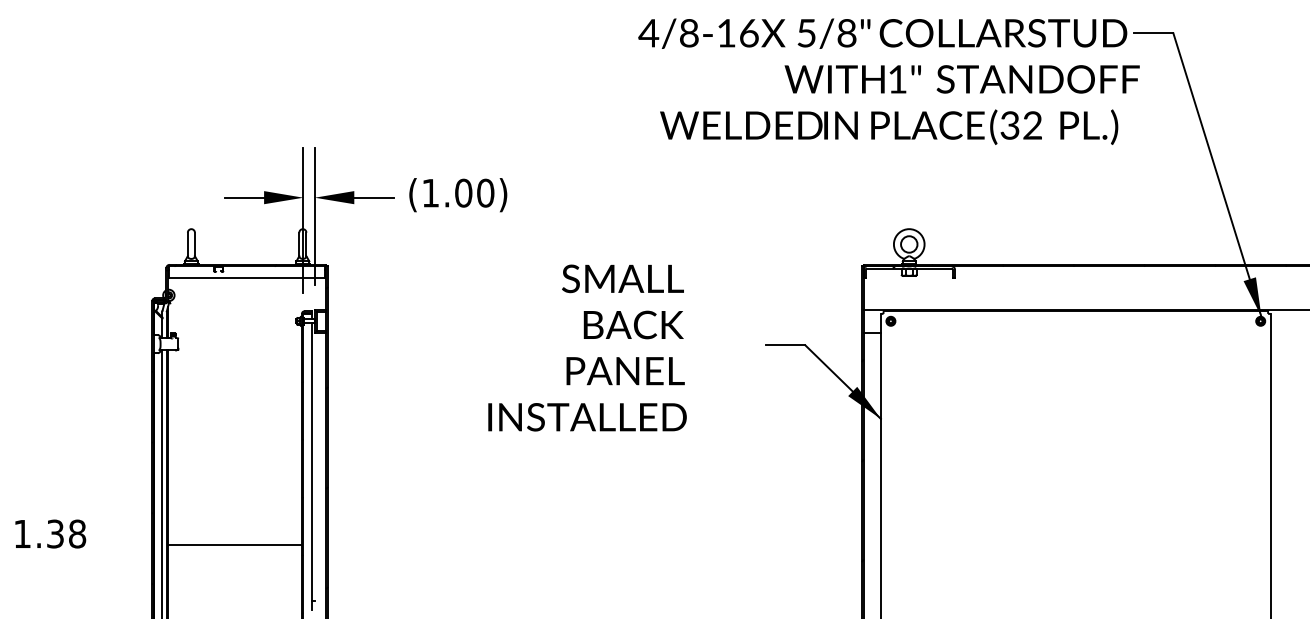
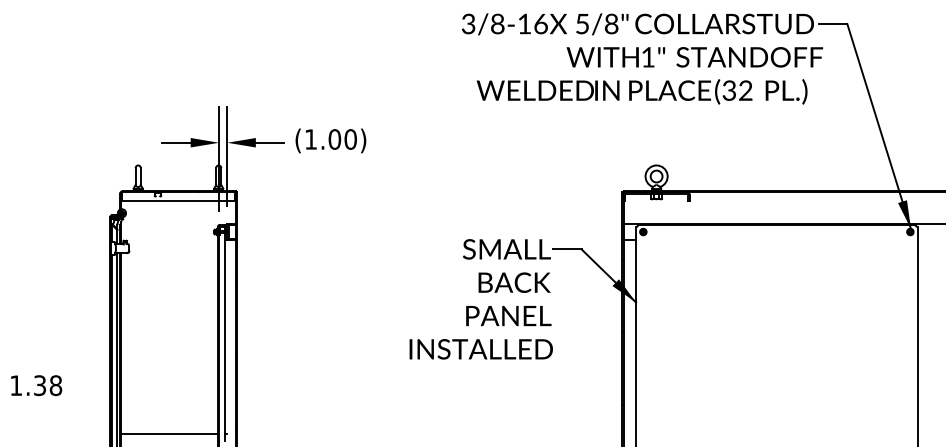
text: (648, 32) -> (468, 23), 4/8-16 -> 3/8-16
text: (586, 348) -> (480, 299), moved
line: (234, 544) -> (169, 433), moved

